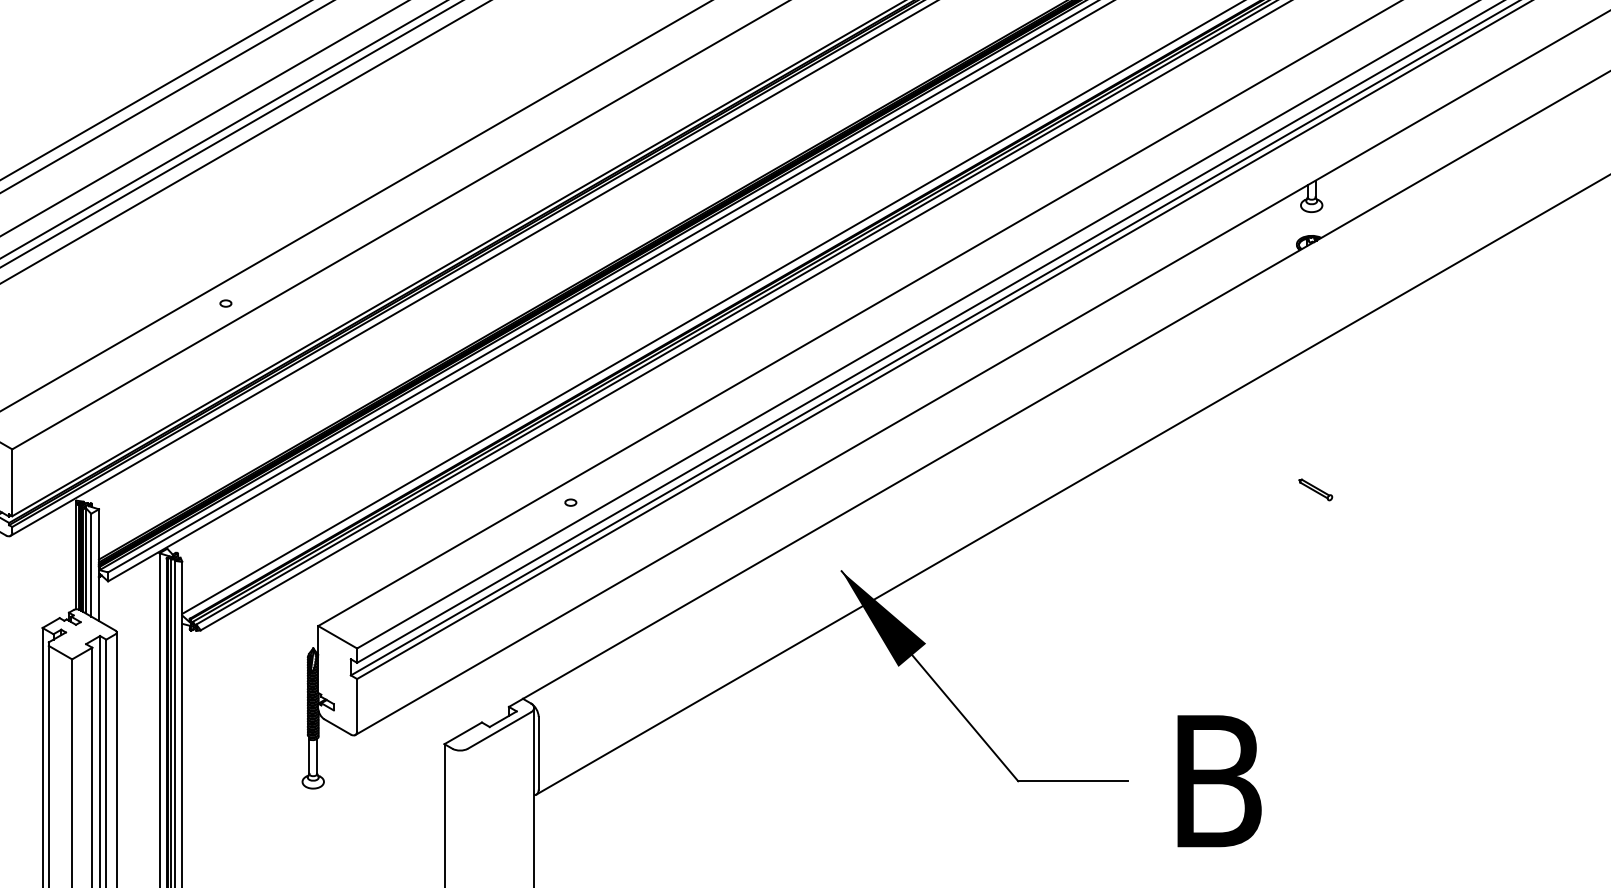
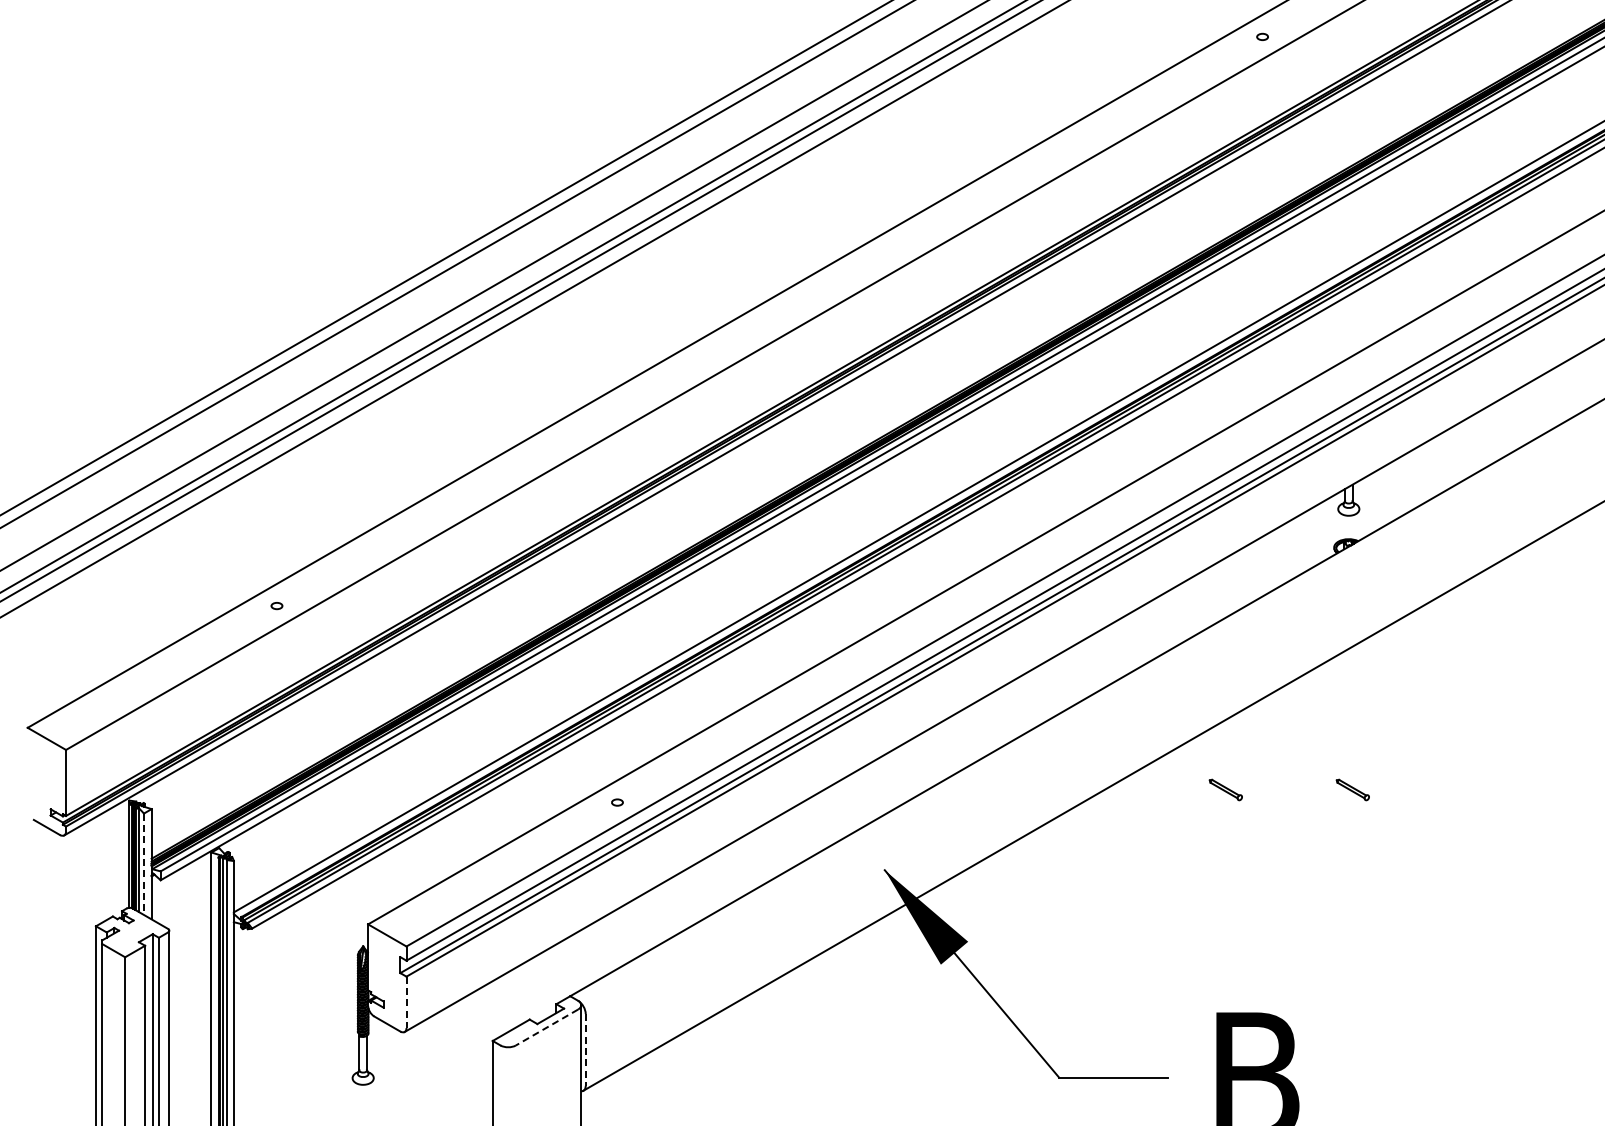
part: (1186, 489) -> (1225, 789), added
line: (91, 565) -> (144, 864), solid -> dashed
line: (357, 705) -> (406, 1002), solid -> dashed
line: (499, 730) -> (547, 1027), solid -> dashed
line: (538, 752) -> (585, 1049), solid -> dashed

